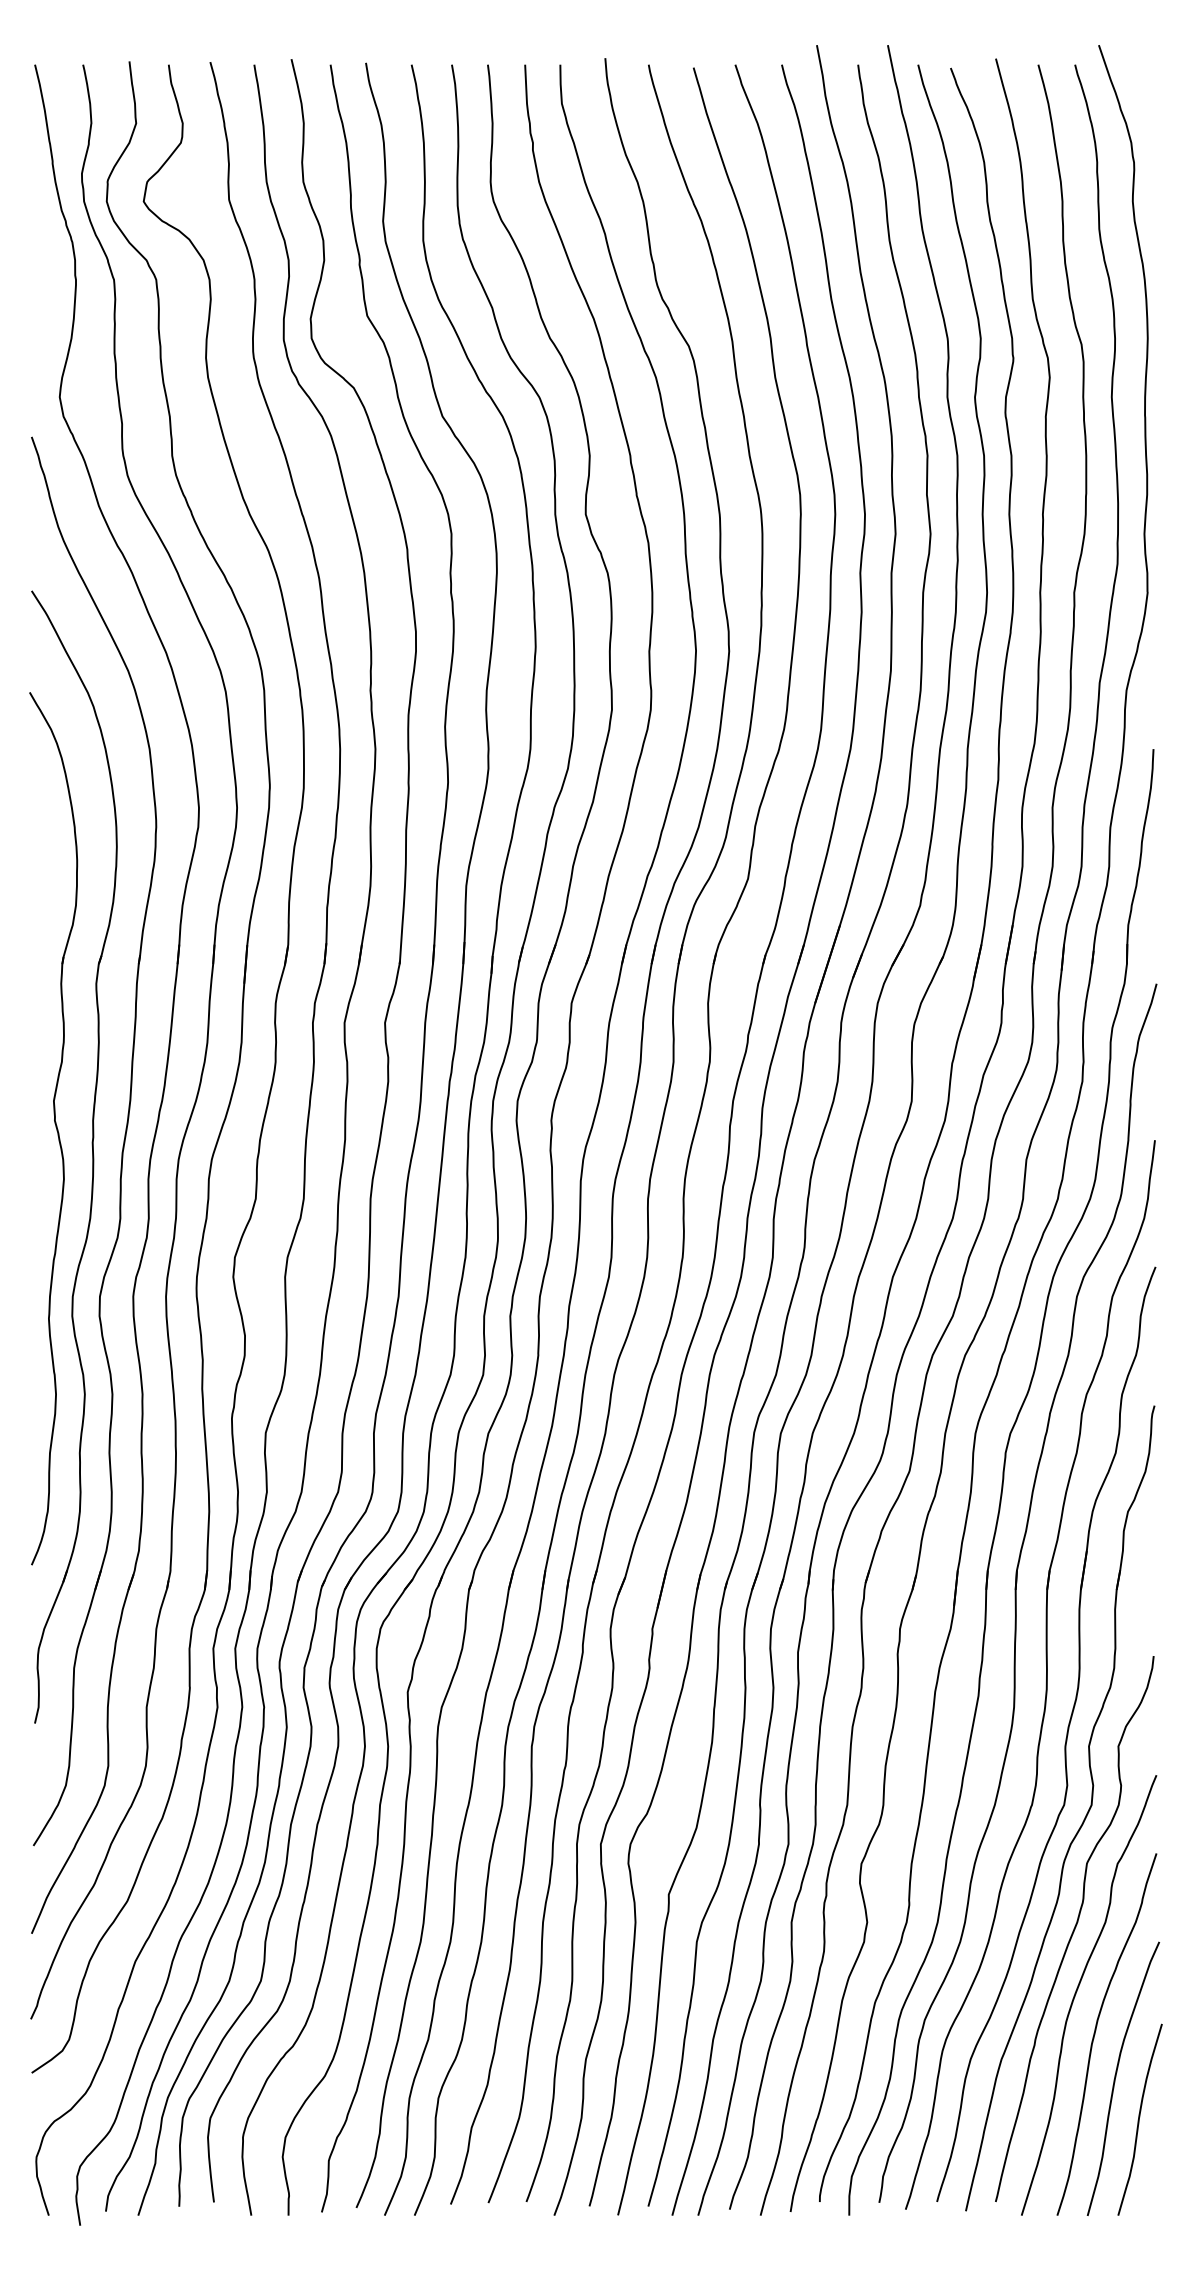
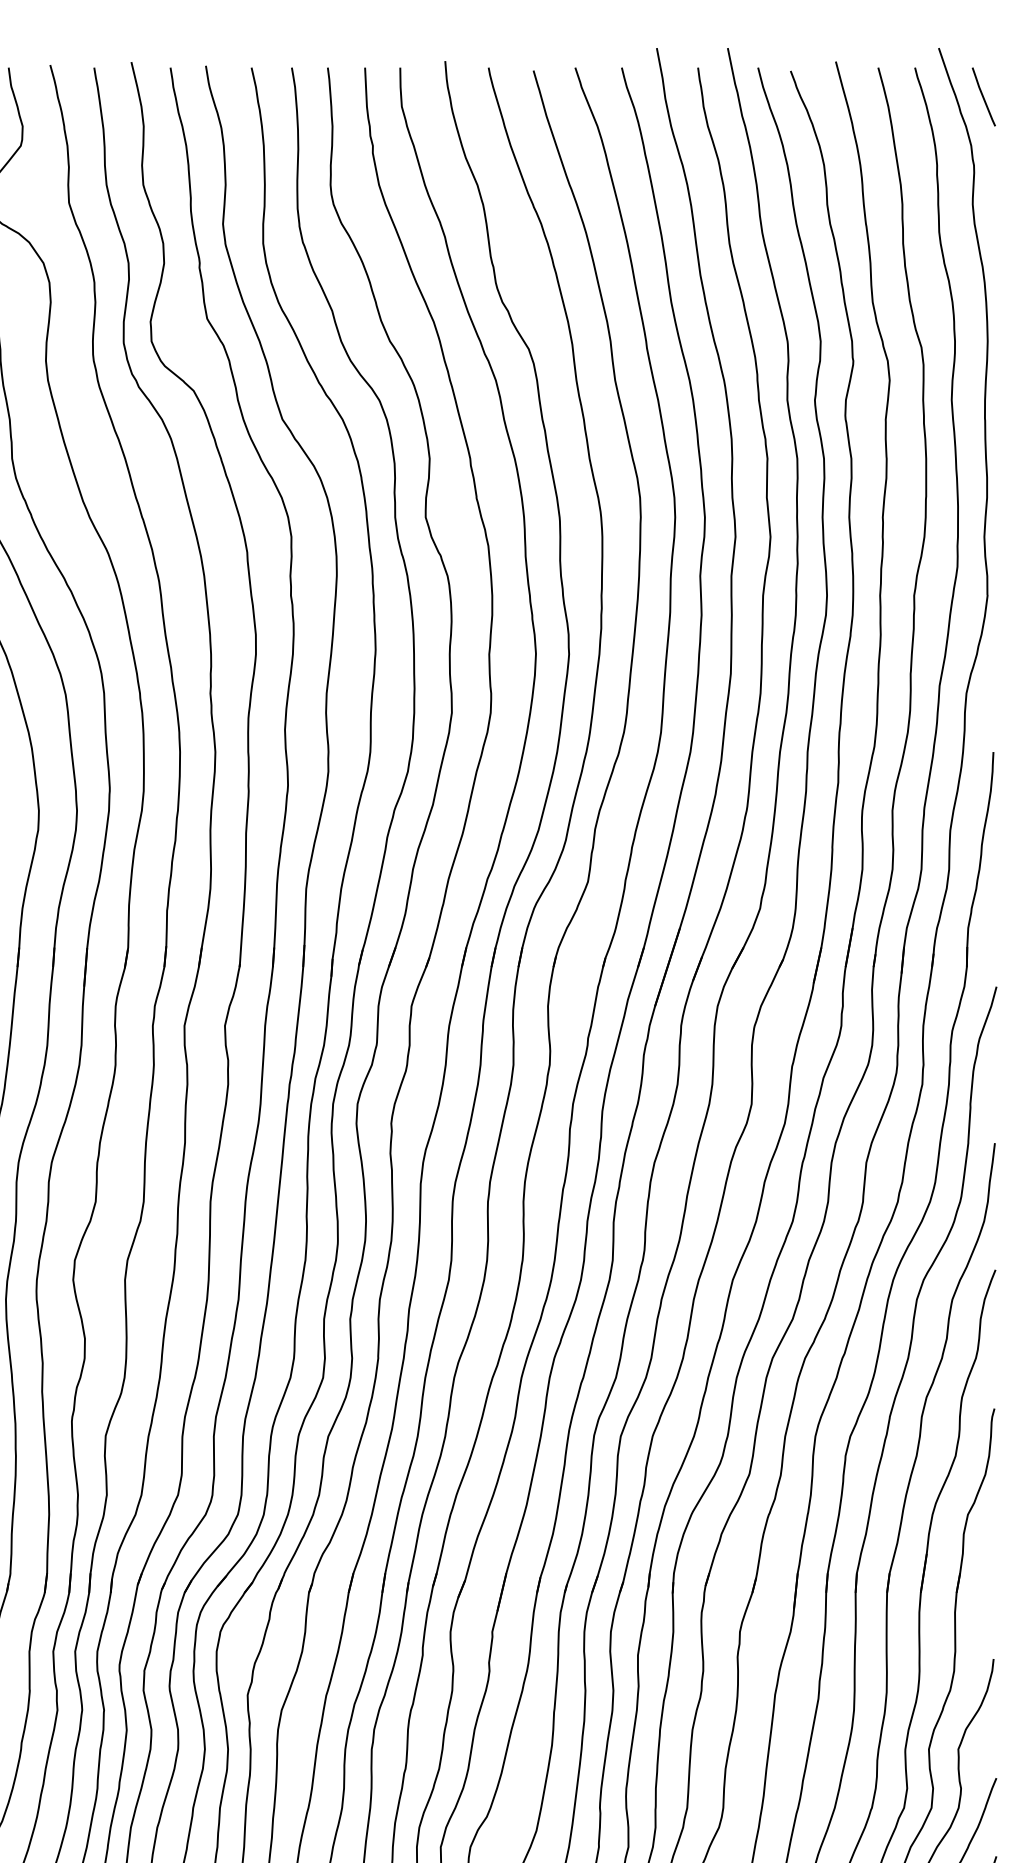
line: (1143, 93) -> (983, 96), added

